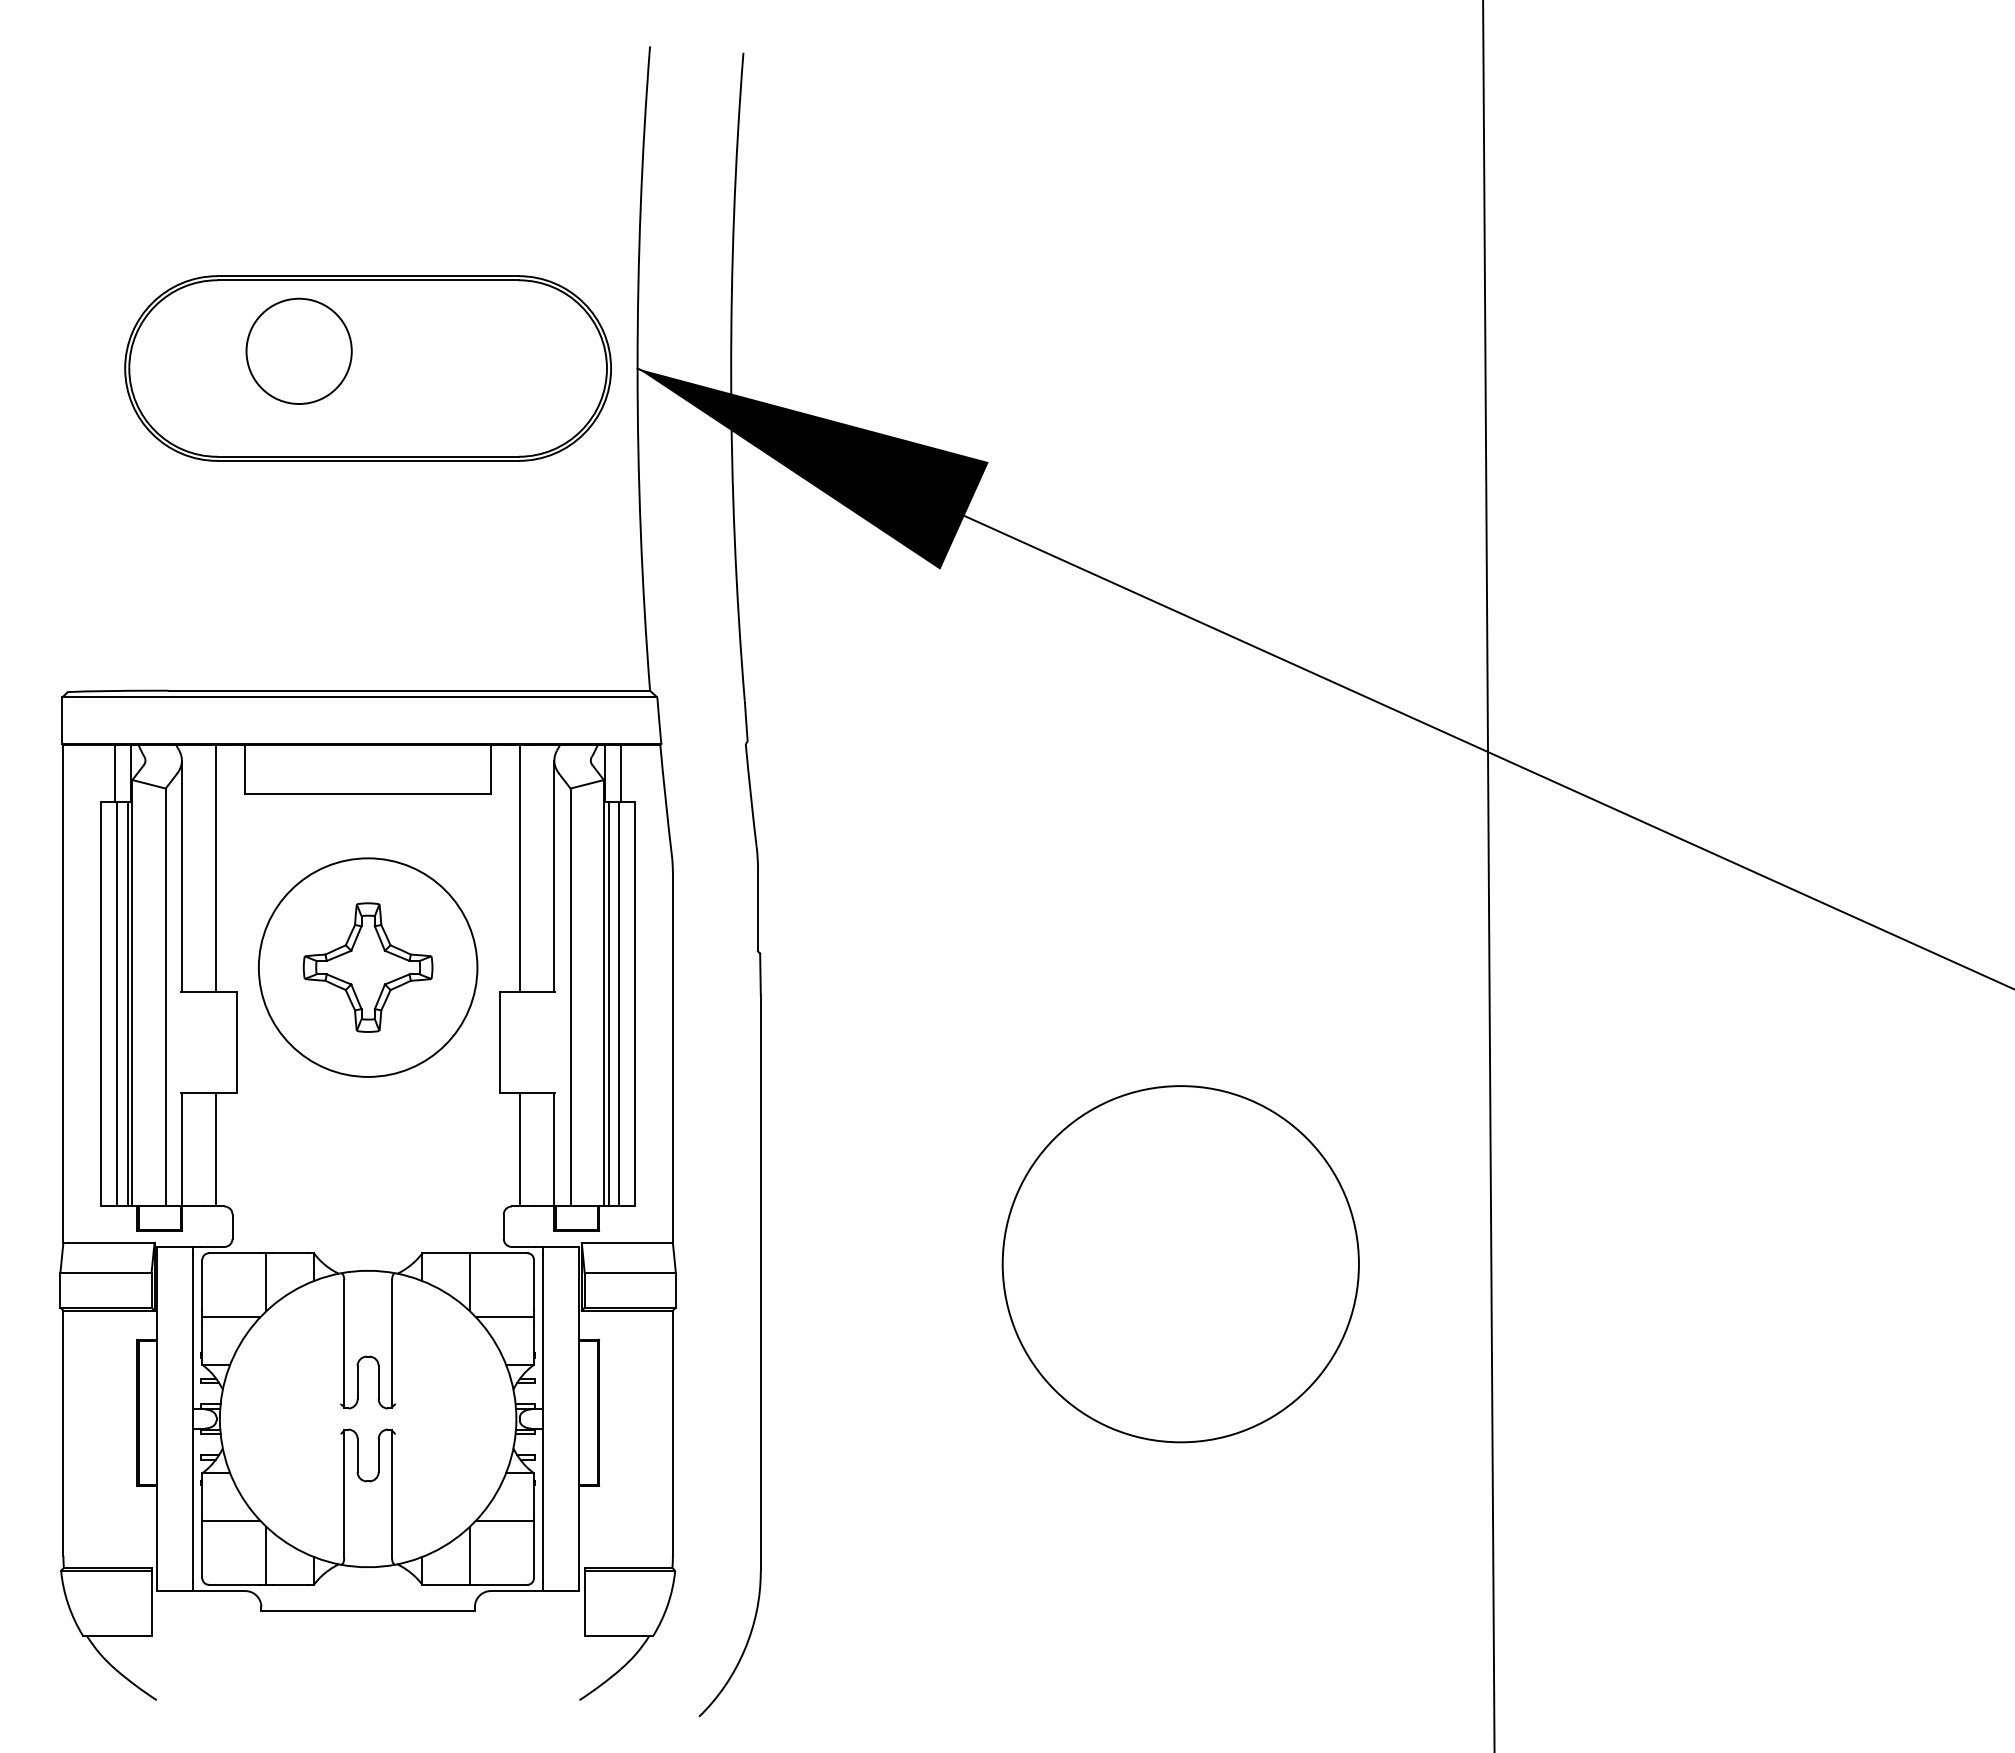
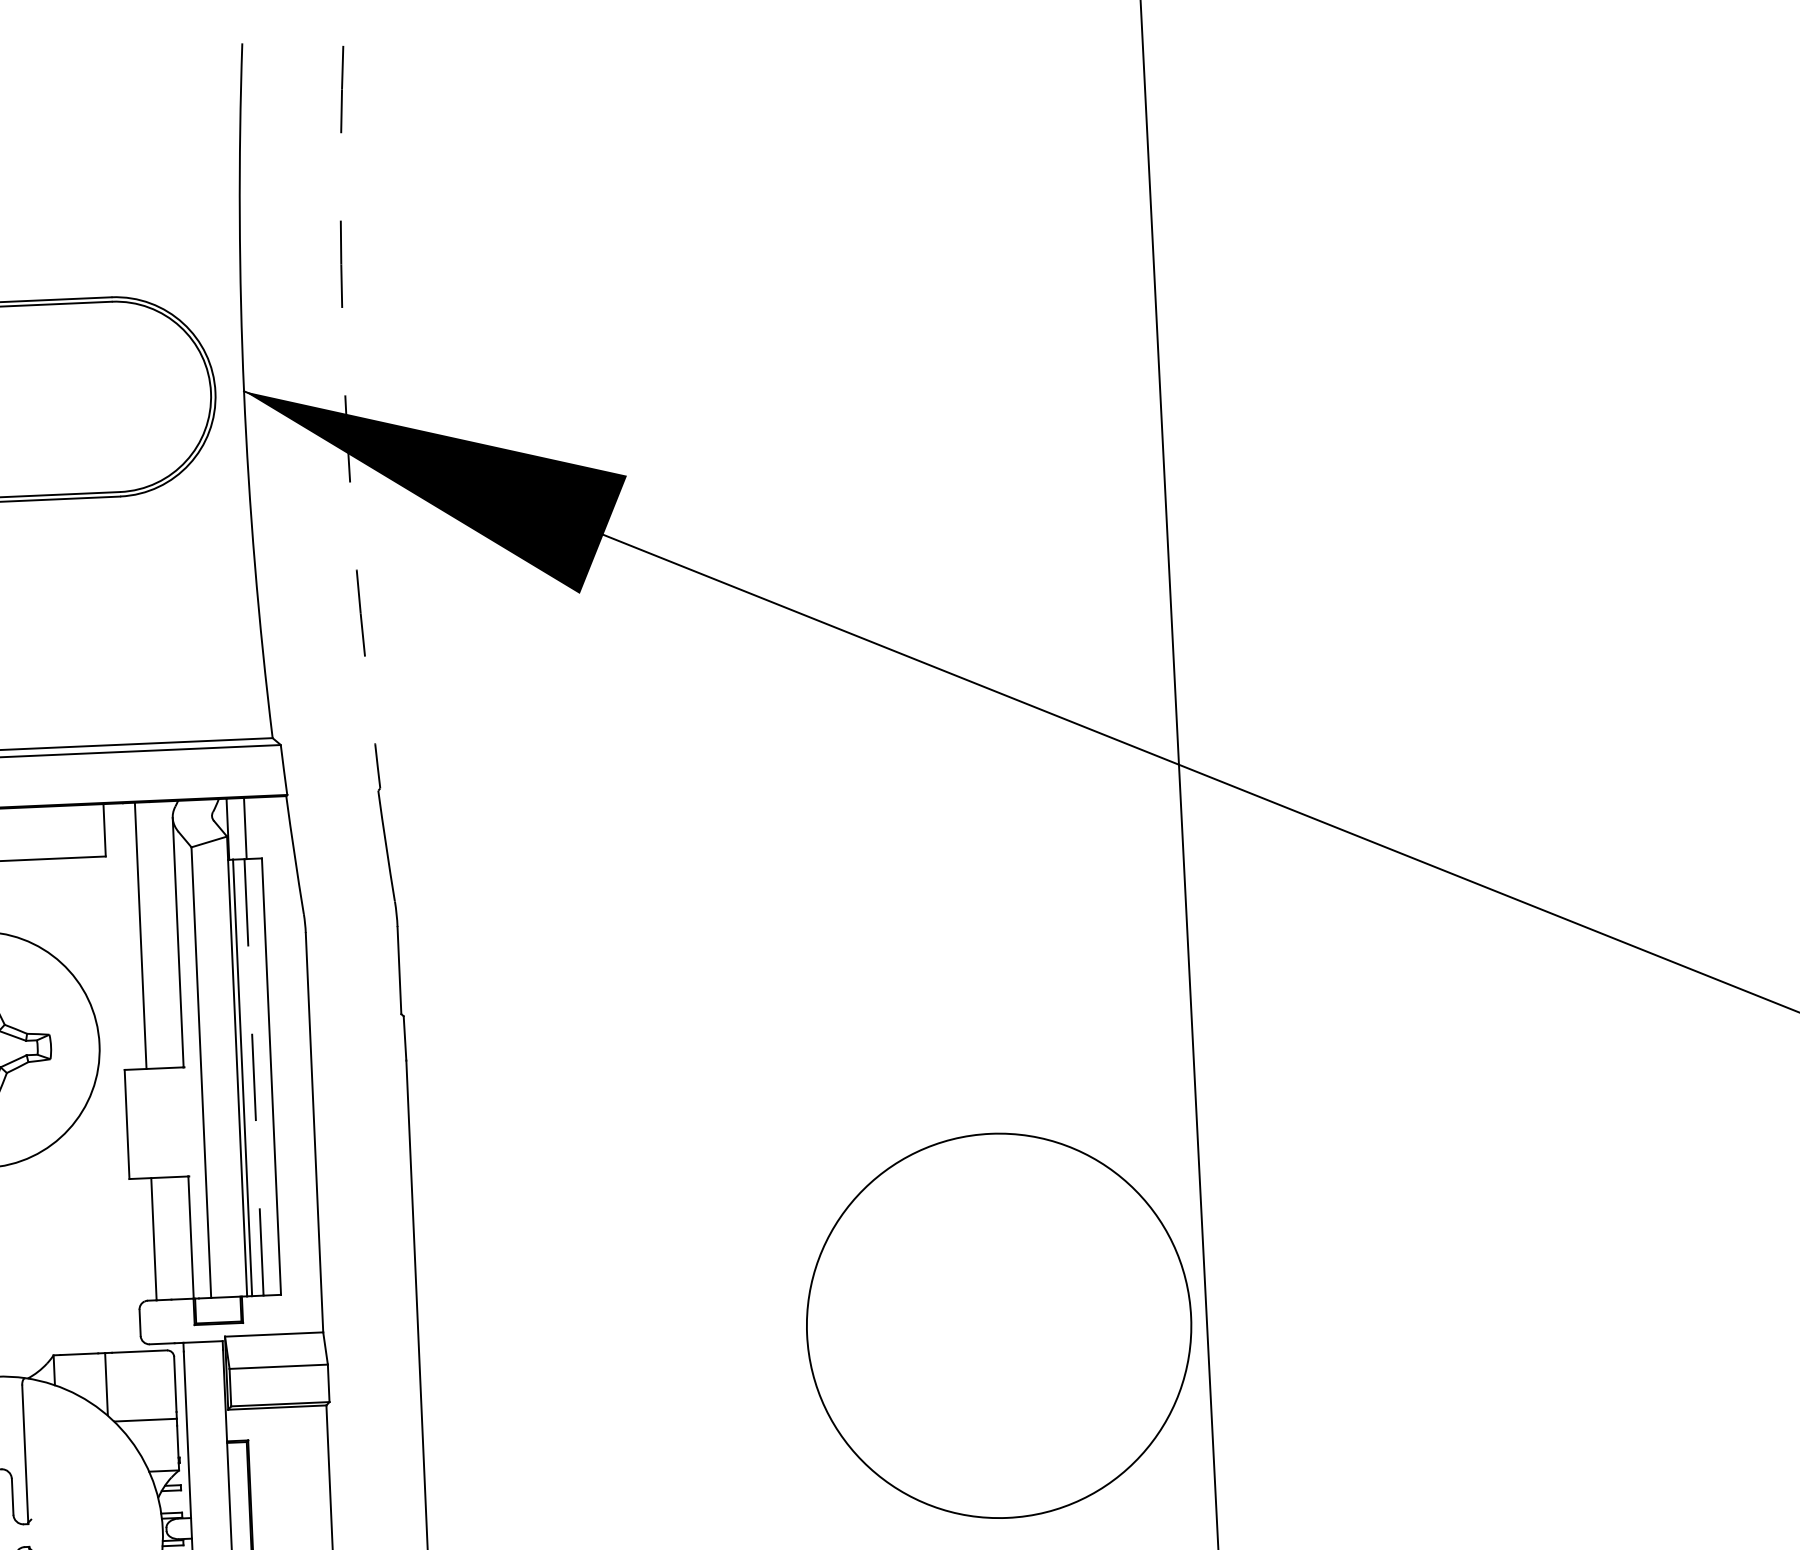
arc: (731, 376) -> (345, 395), solid -> dashed
line: (619, 1003) -> (254, 1076), solid -> dashed
circle: (1180, 1264) -> (998, 1326), moved

